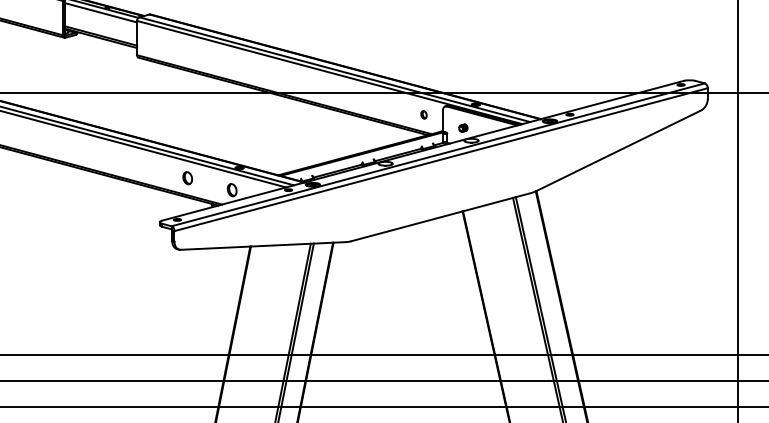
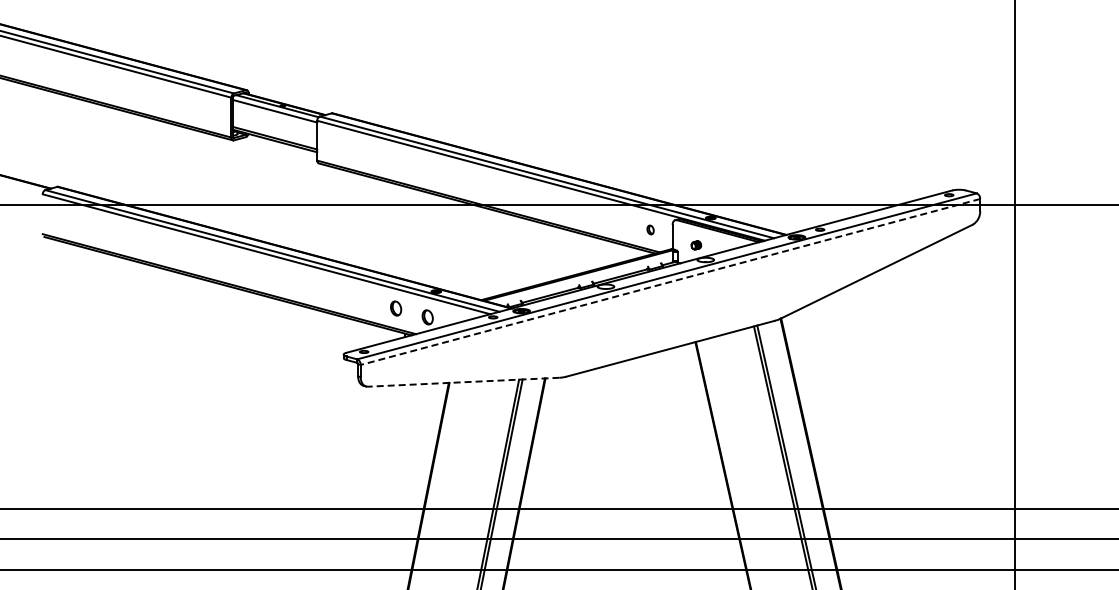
line: (441, 159) -> (670, 281), solid -> dashed
part: (188, 178) -> (396, 308), moved
line: (262, 246) -> (463, 382), solid -> dashed

